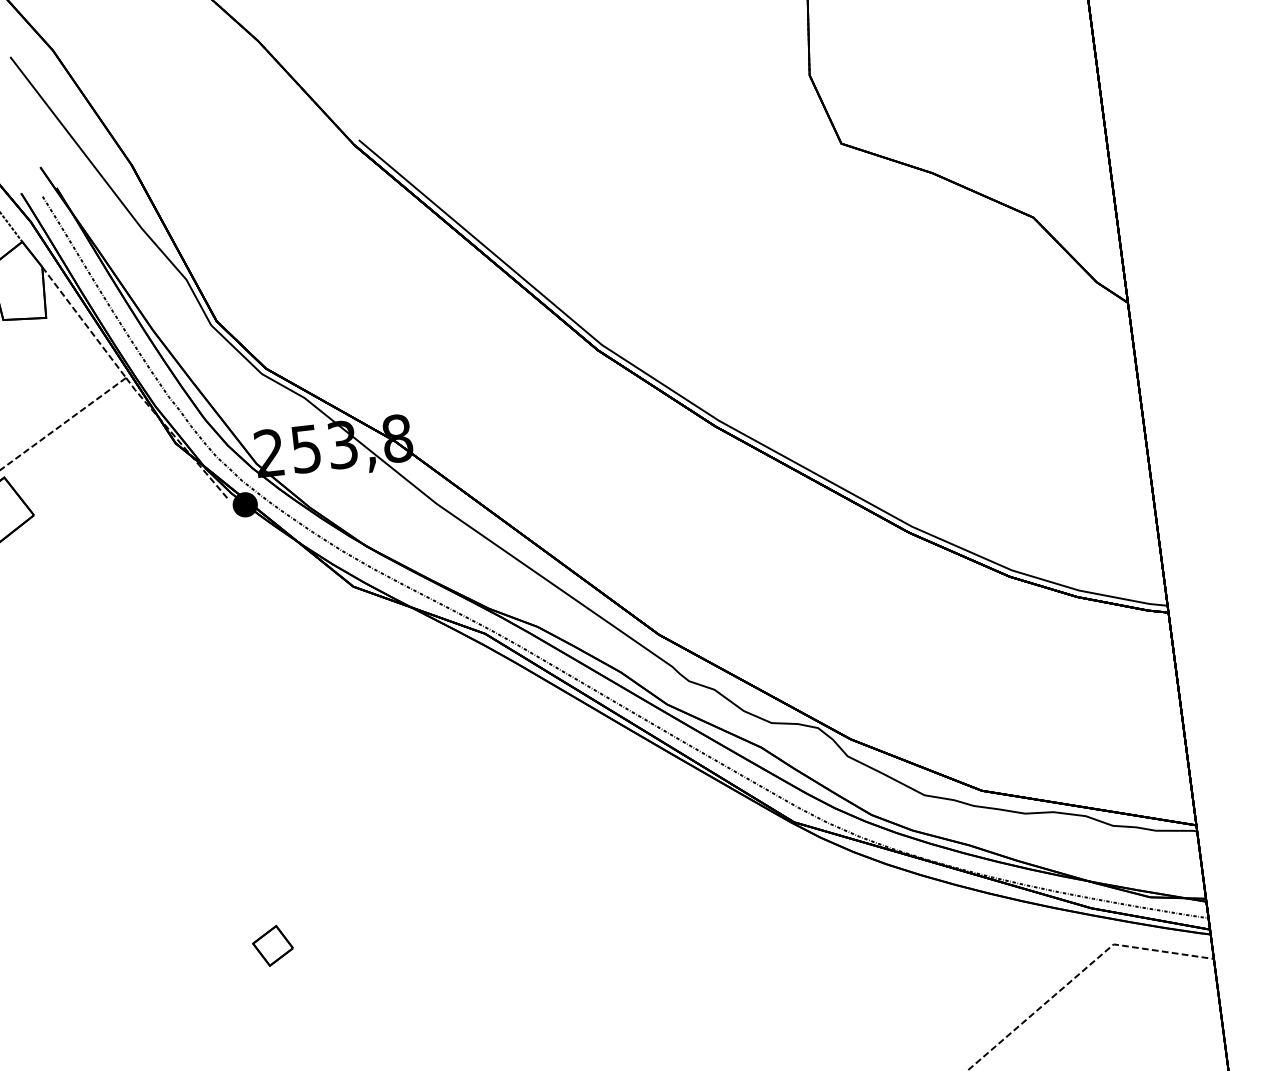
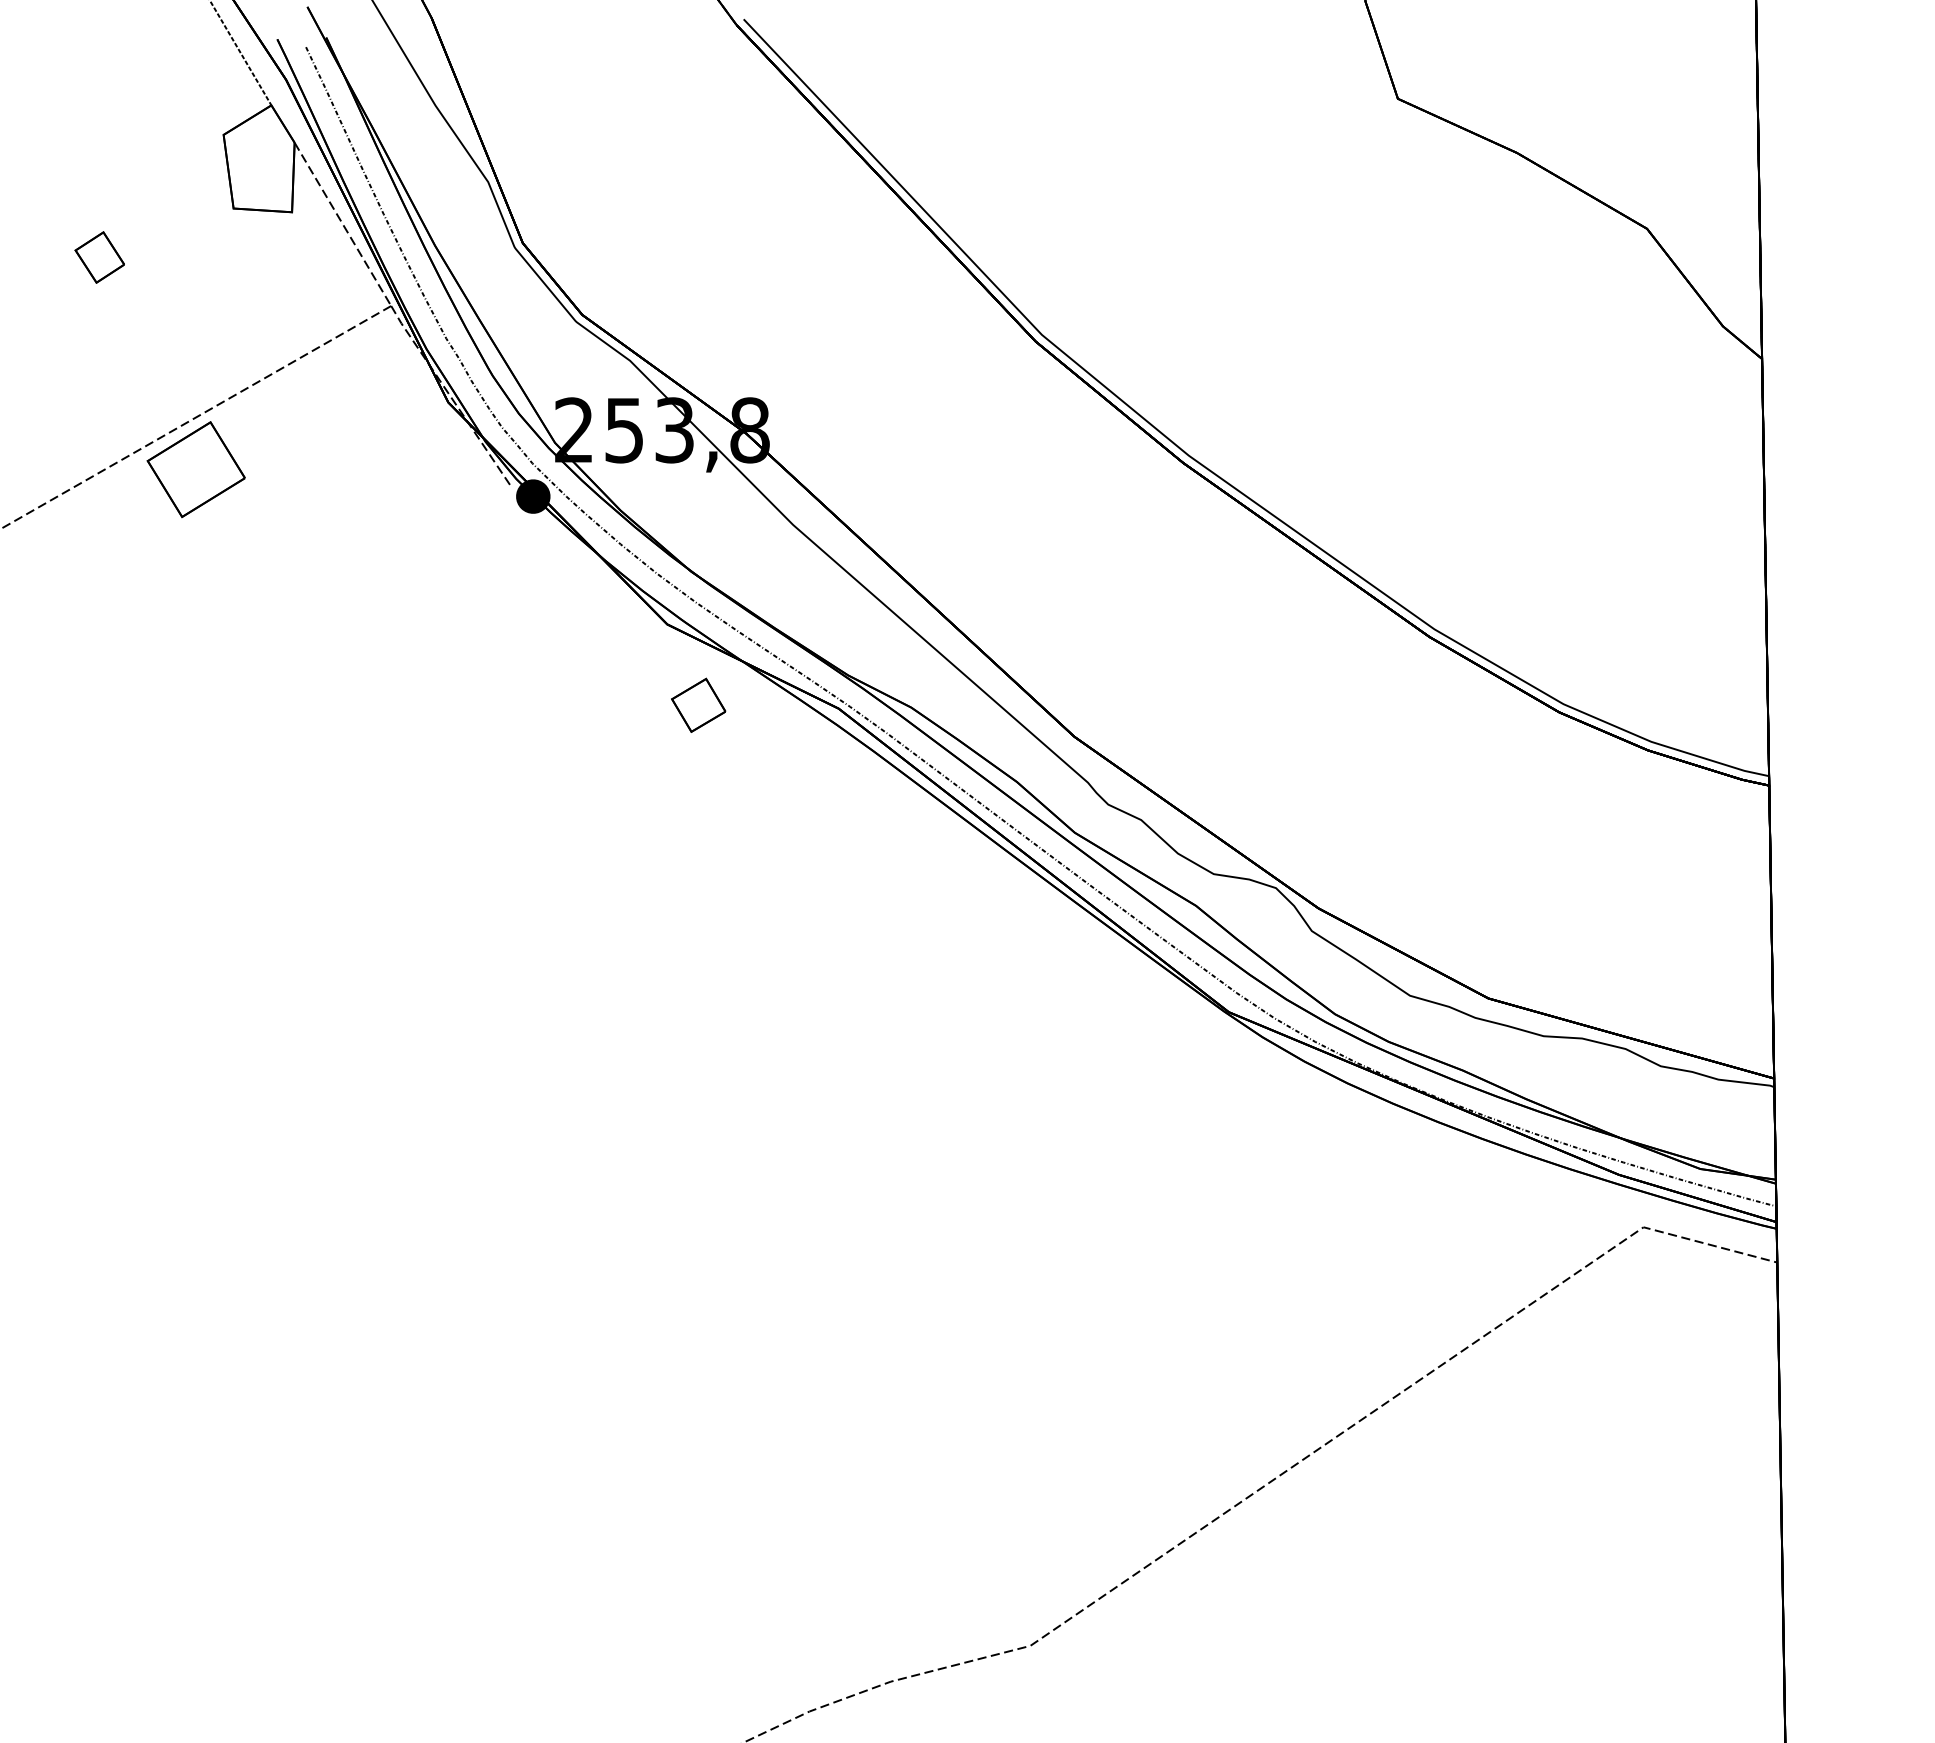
part: (272, 945) -> (698, 704), moved

